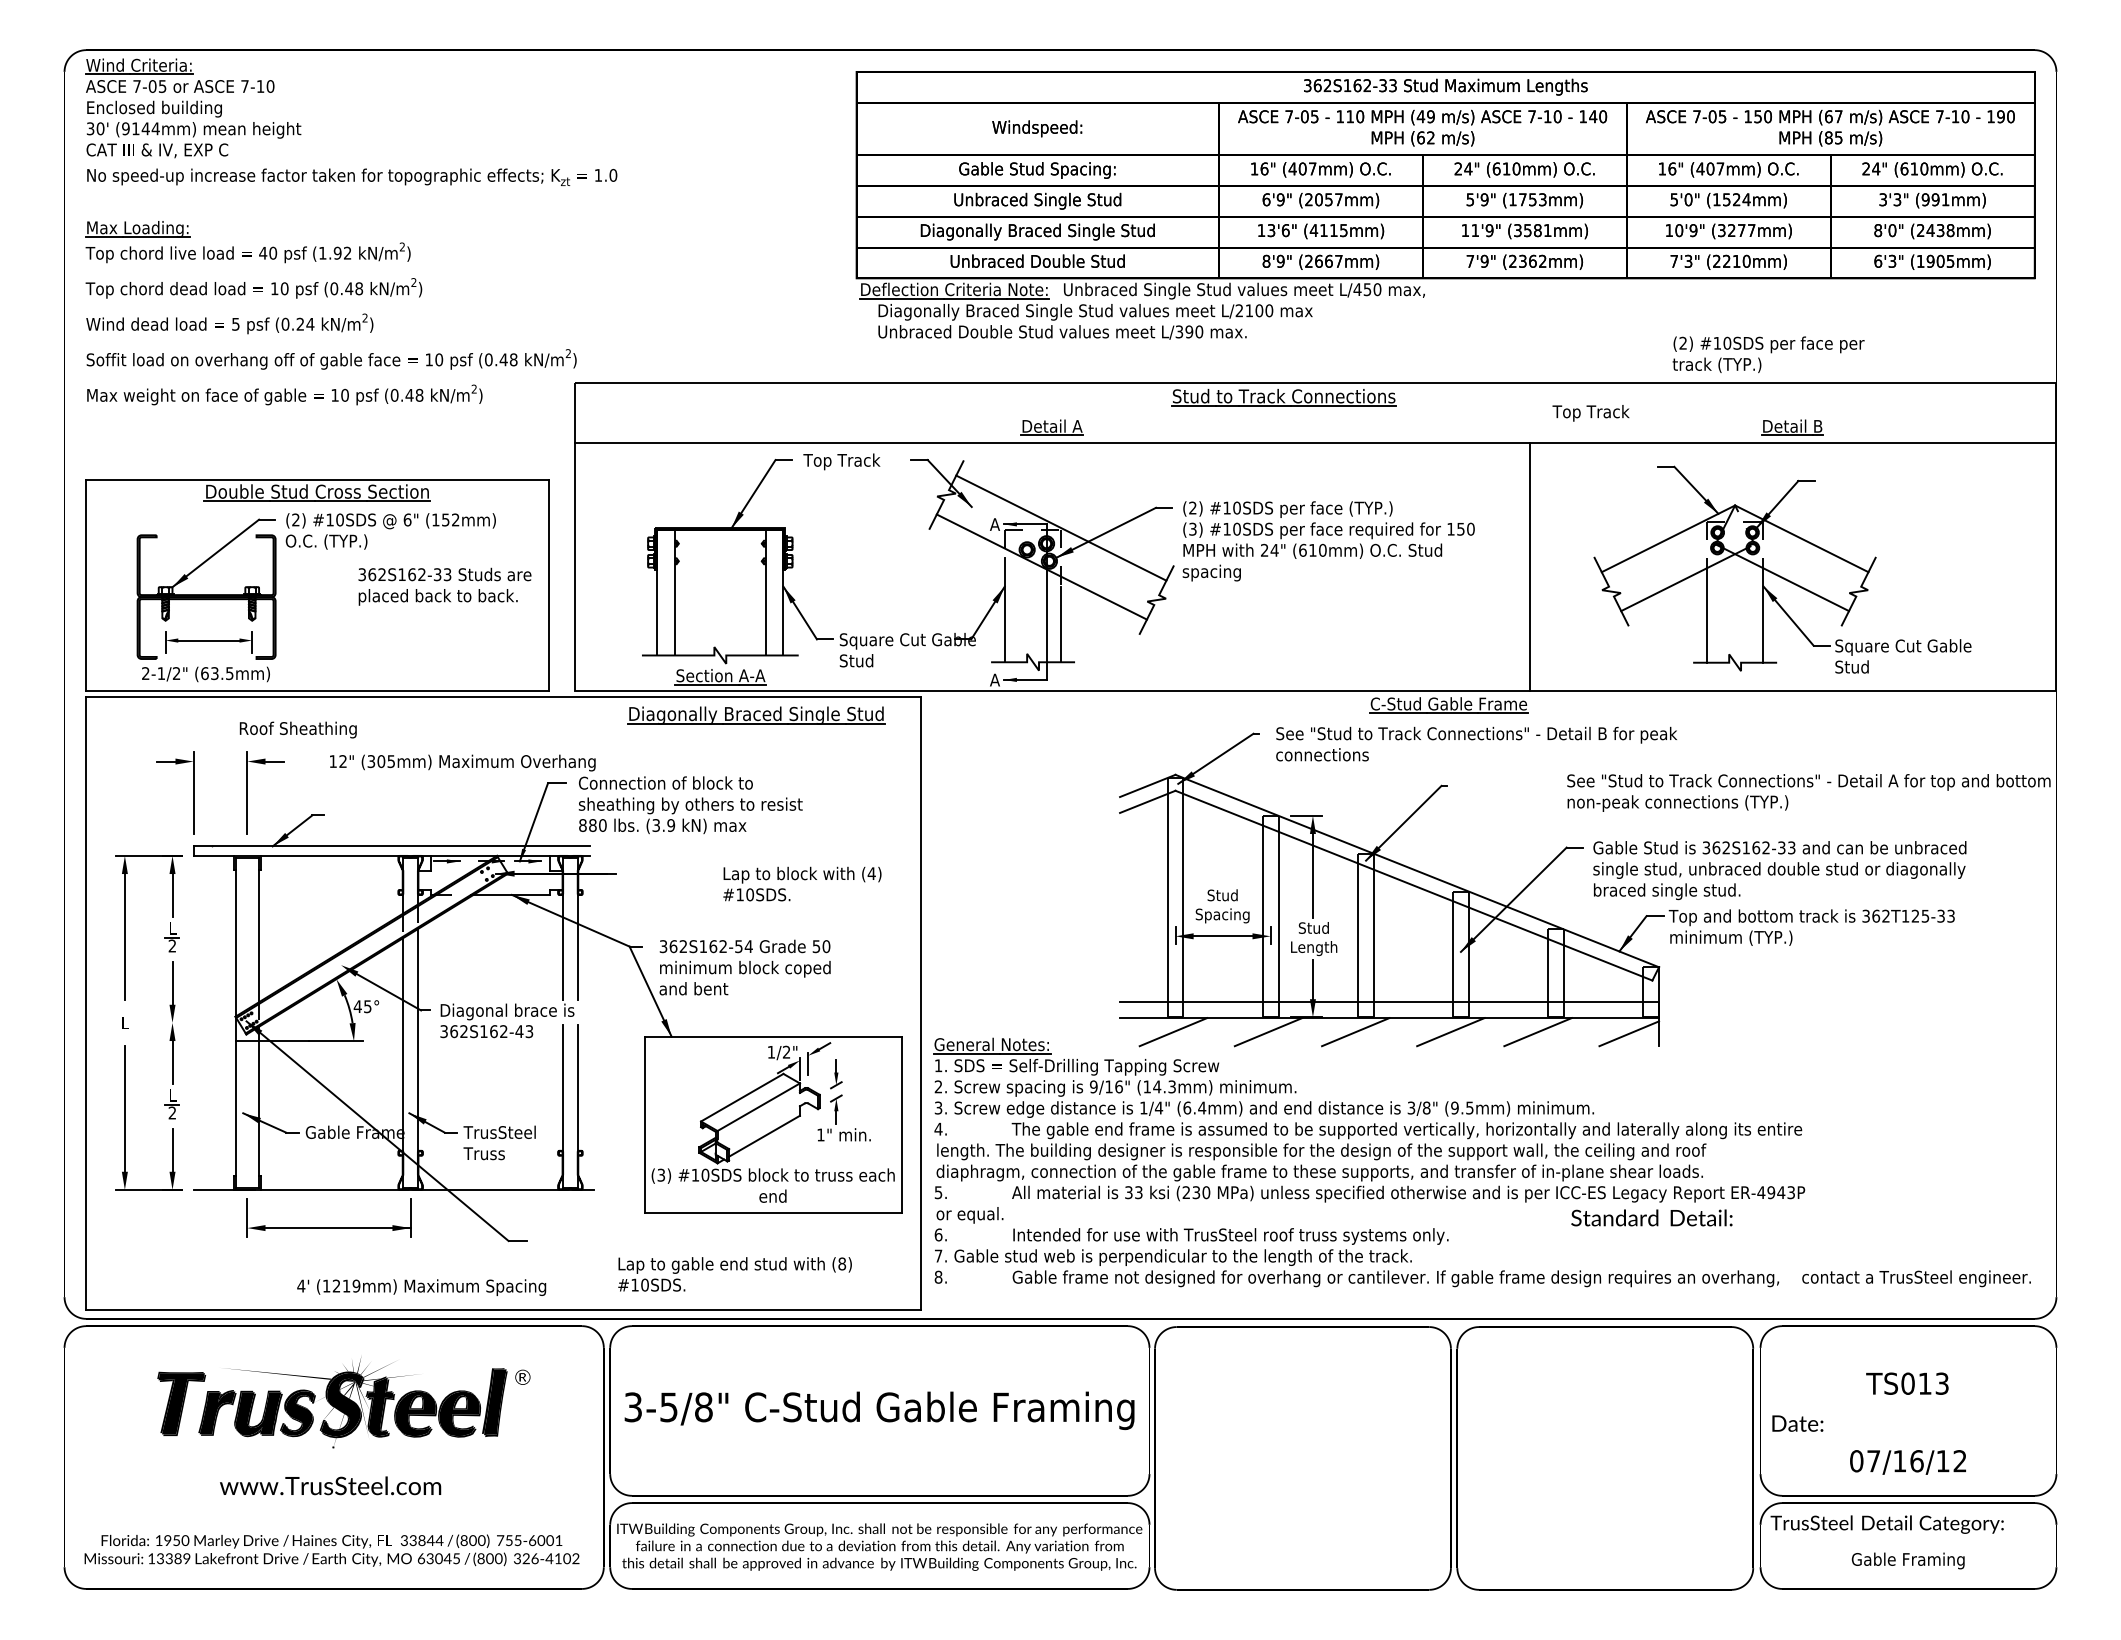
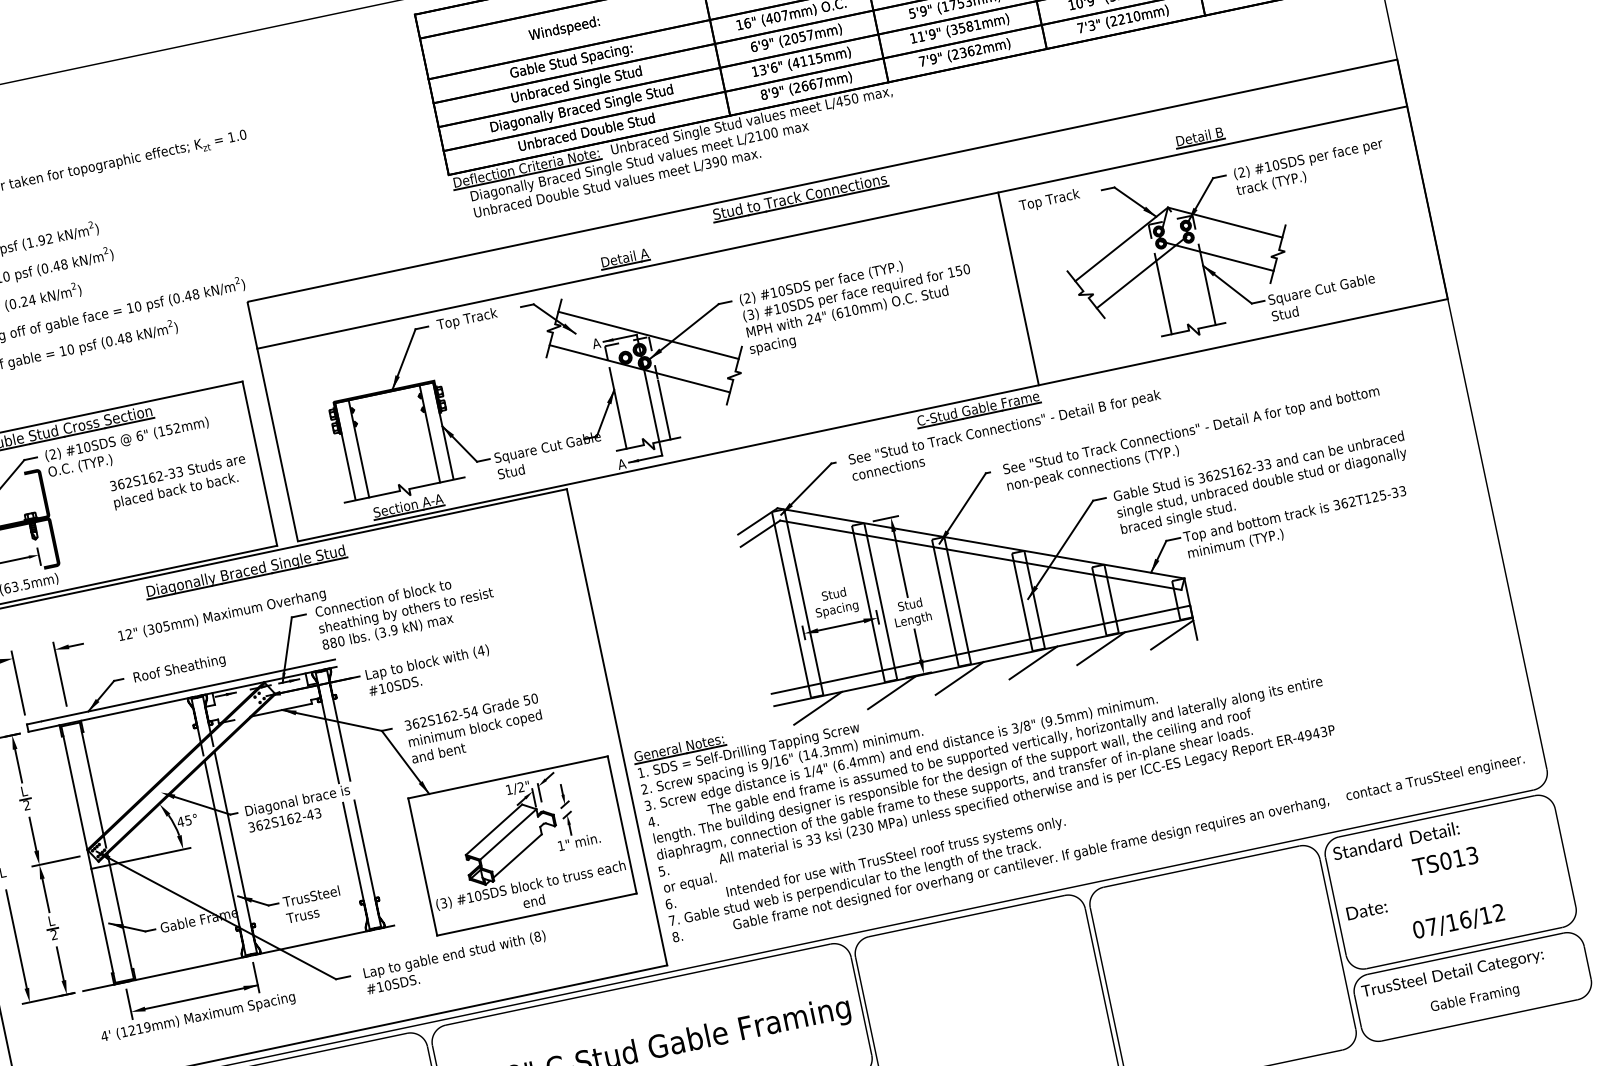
text: (1768, 354) -> (1309, 167), moved
text: (1590, 413) -> (1049, 200), moved
part: (756, 715) -> (246, 572), moved
text: (297, 729) -> (178, 668), moved
text: (1808, 792) -> (1192, 439), moved
text: (802, 883) -> (428, 669), moved
line: (193, 1022) -> (55, 861), added
text: (1651, 1217) -> (1395, 840), moved
text: (734, 1274) -> (455, 962), moved
text: (421, 1287) -> (198, 1017), moved

